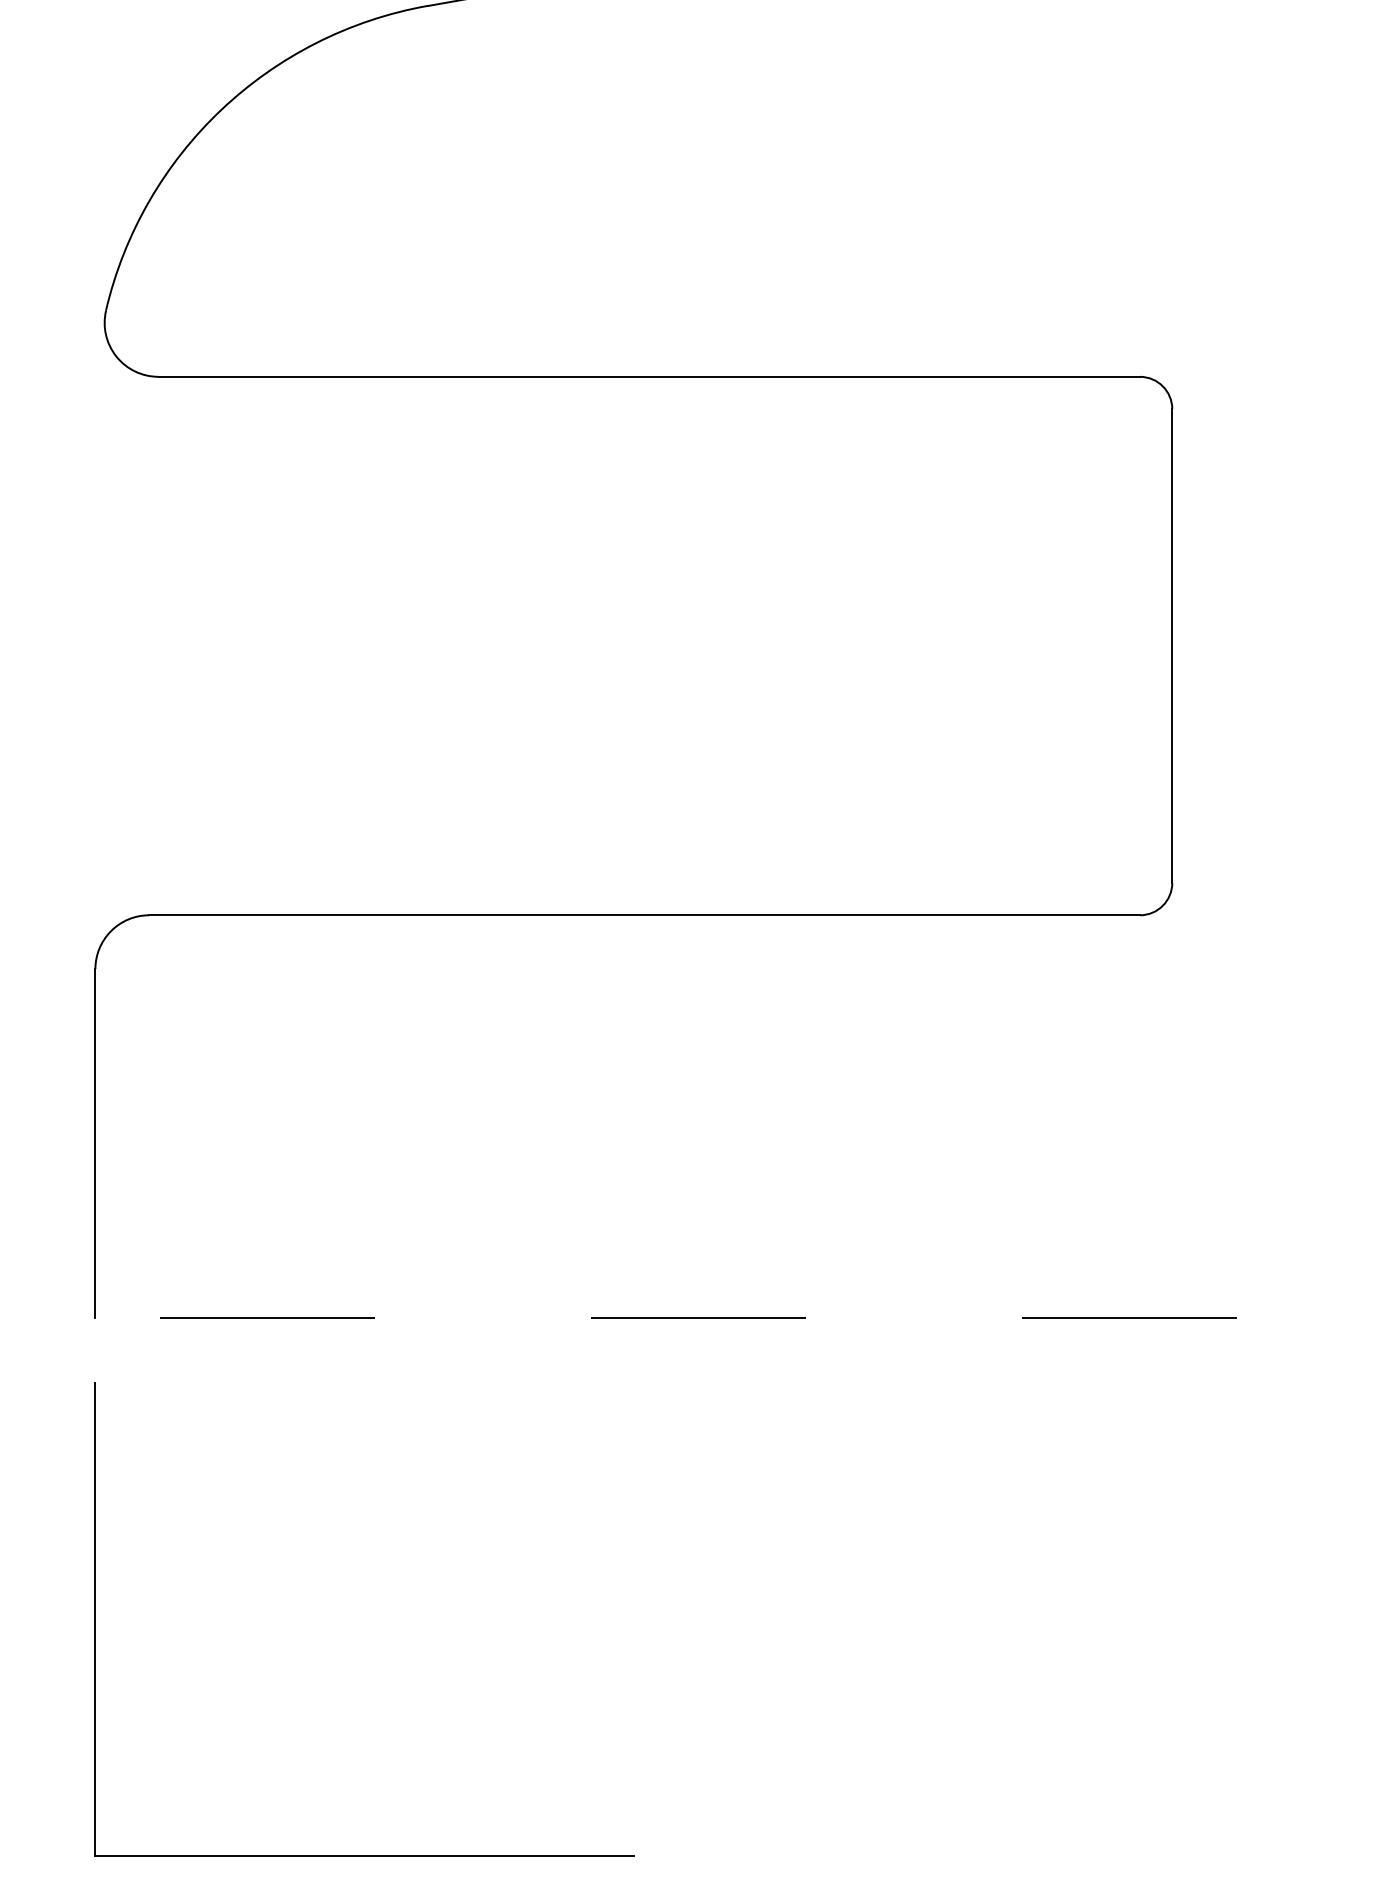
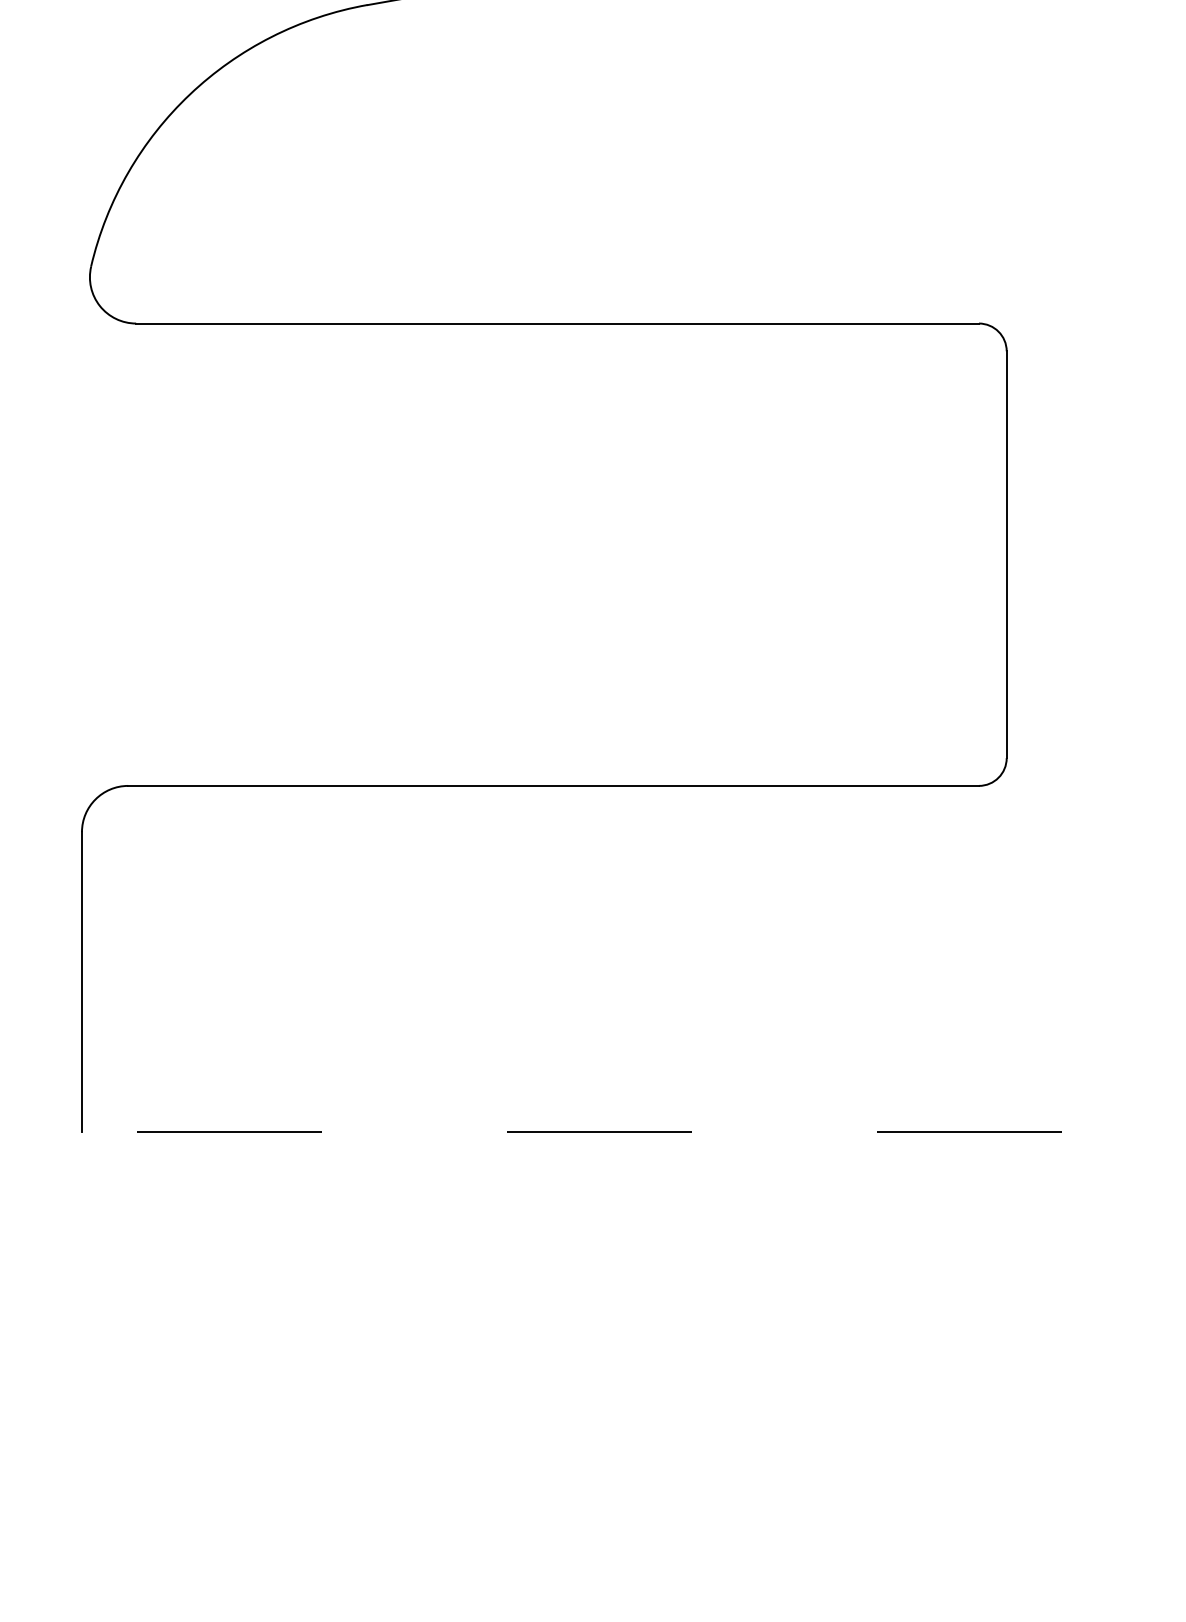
part: (364, 1855) -> (313, 1593), removed

